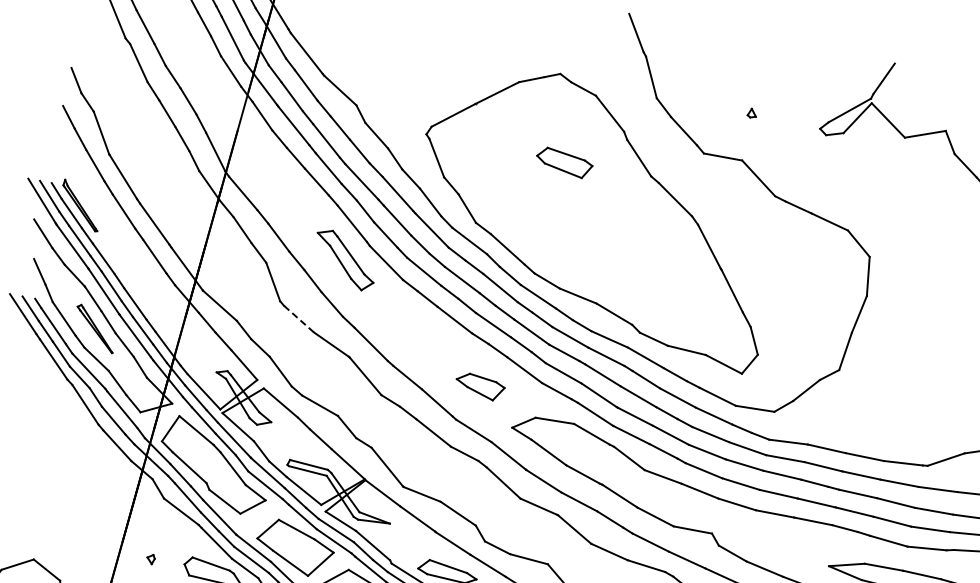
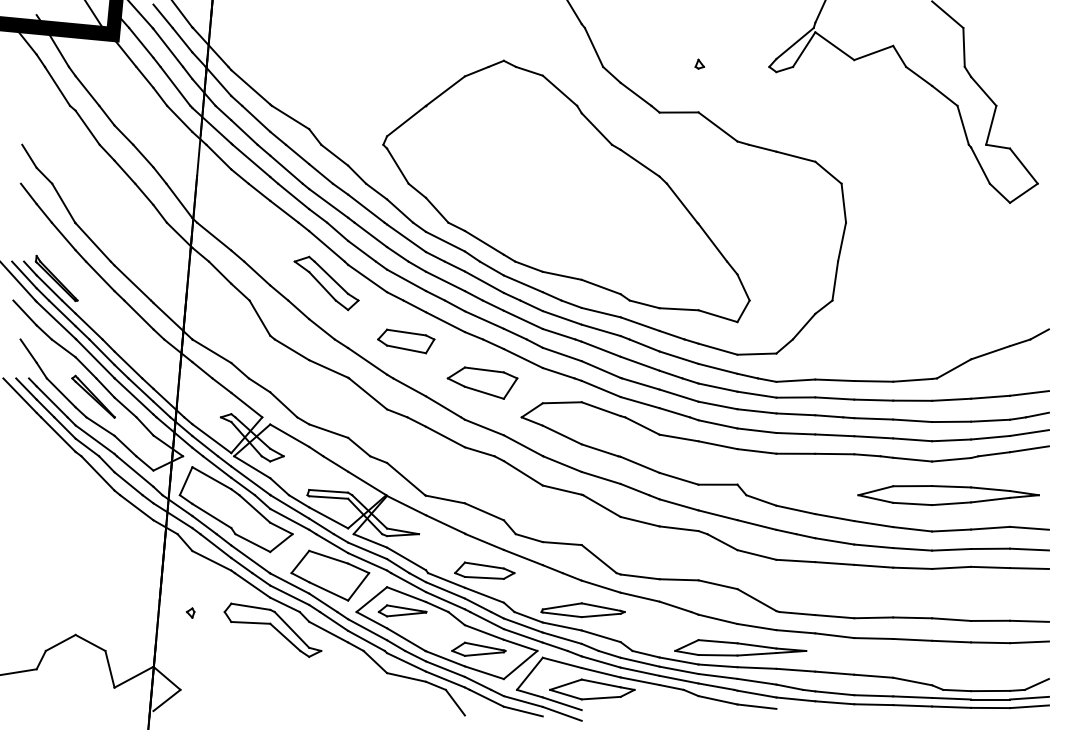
part: (564, 162) -> (406, 341), moved
line: (298, 318) -> (291, 349), dashed -> solid
part: (480, 386) -> (482, 382), size x1.43

